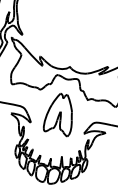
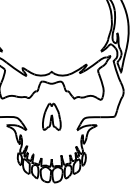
part: (60, 113) -> (51, 116), size x0.7

